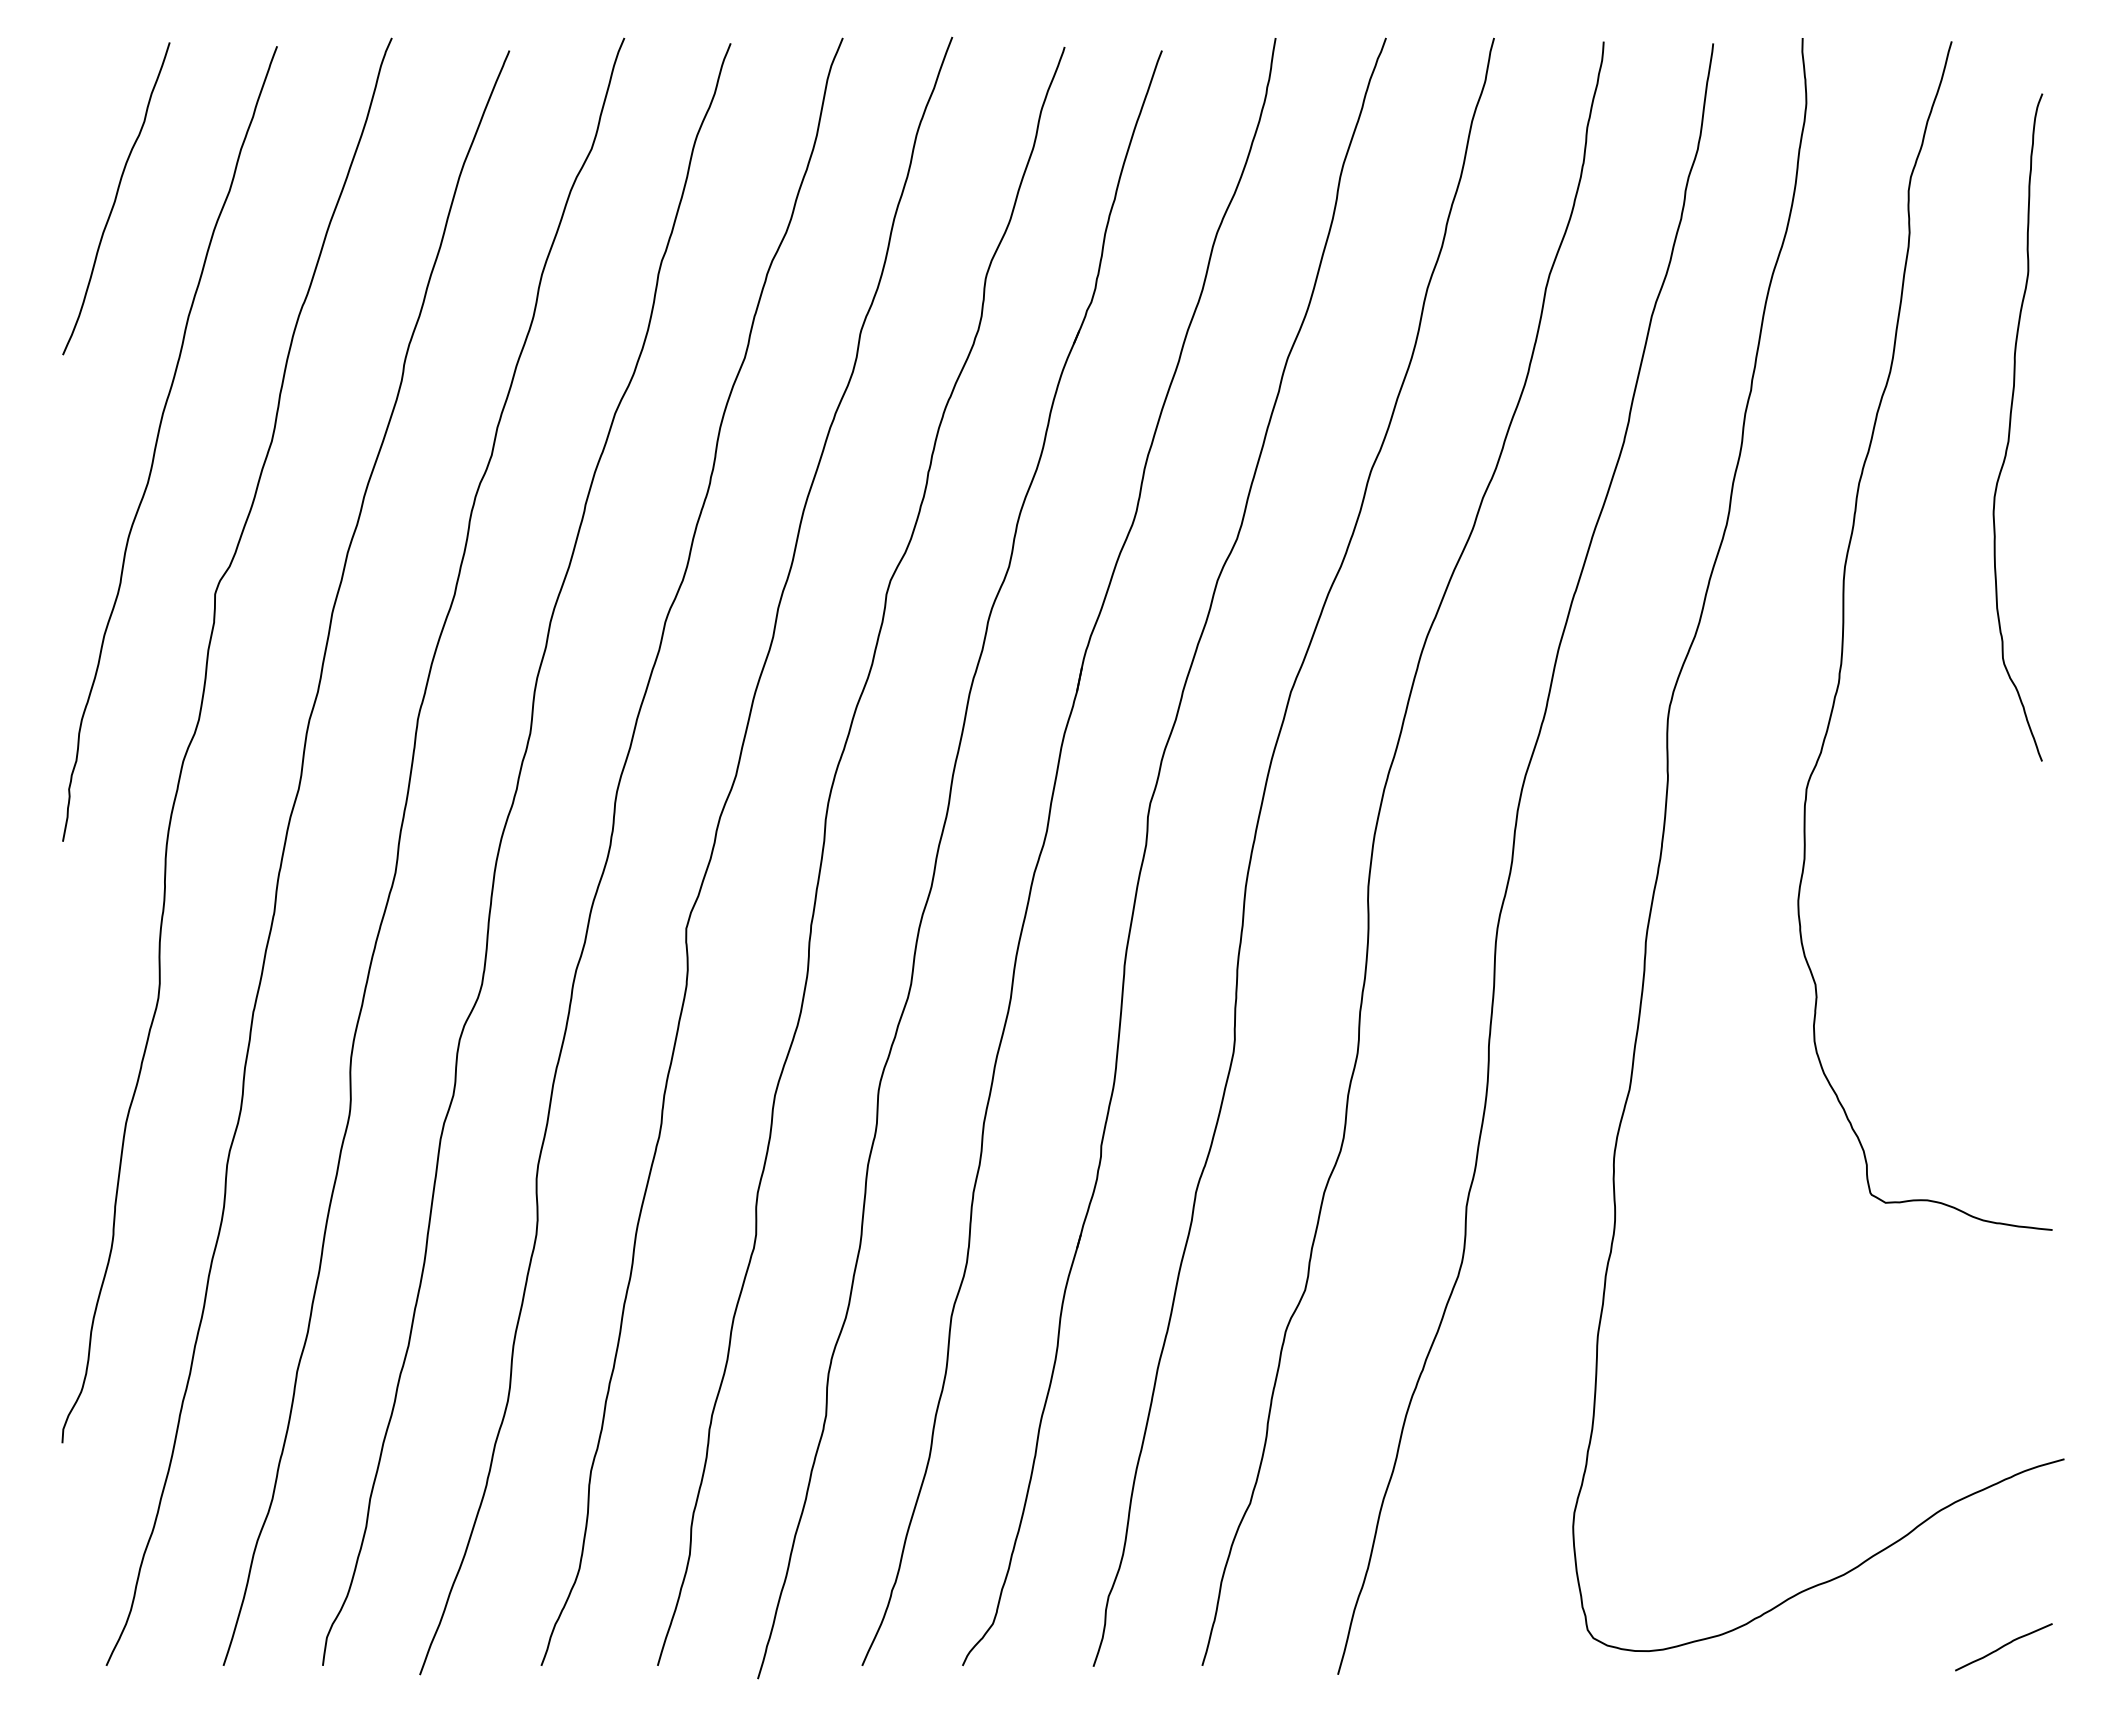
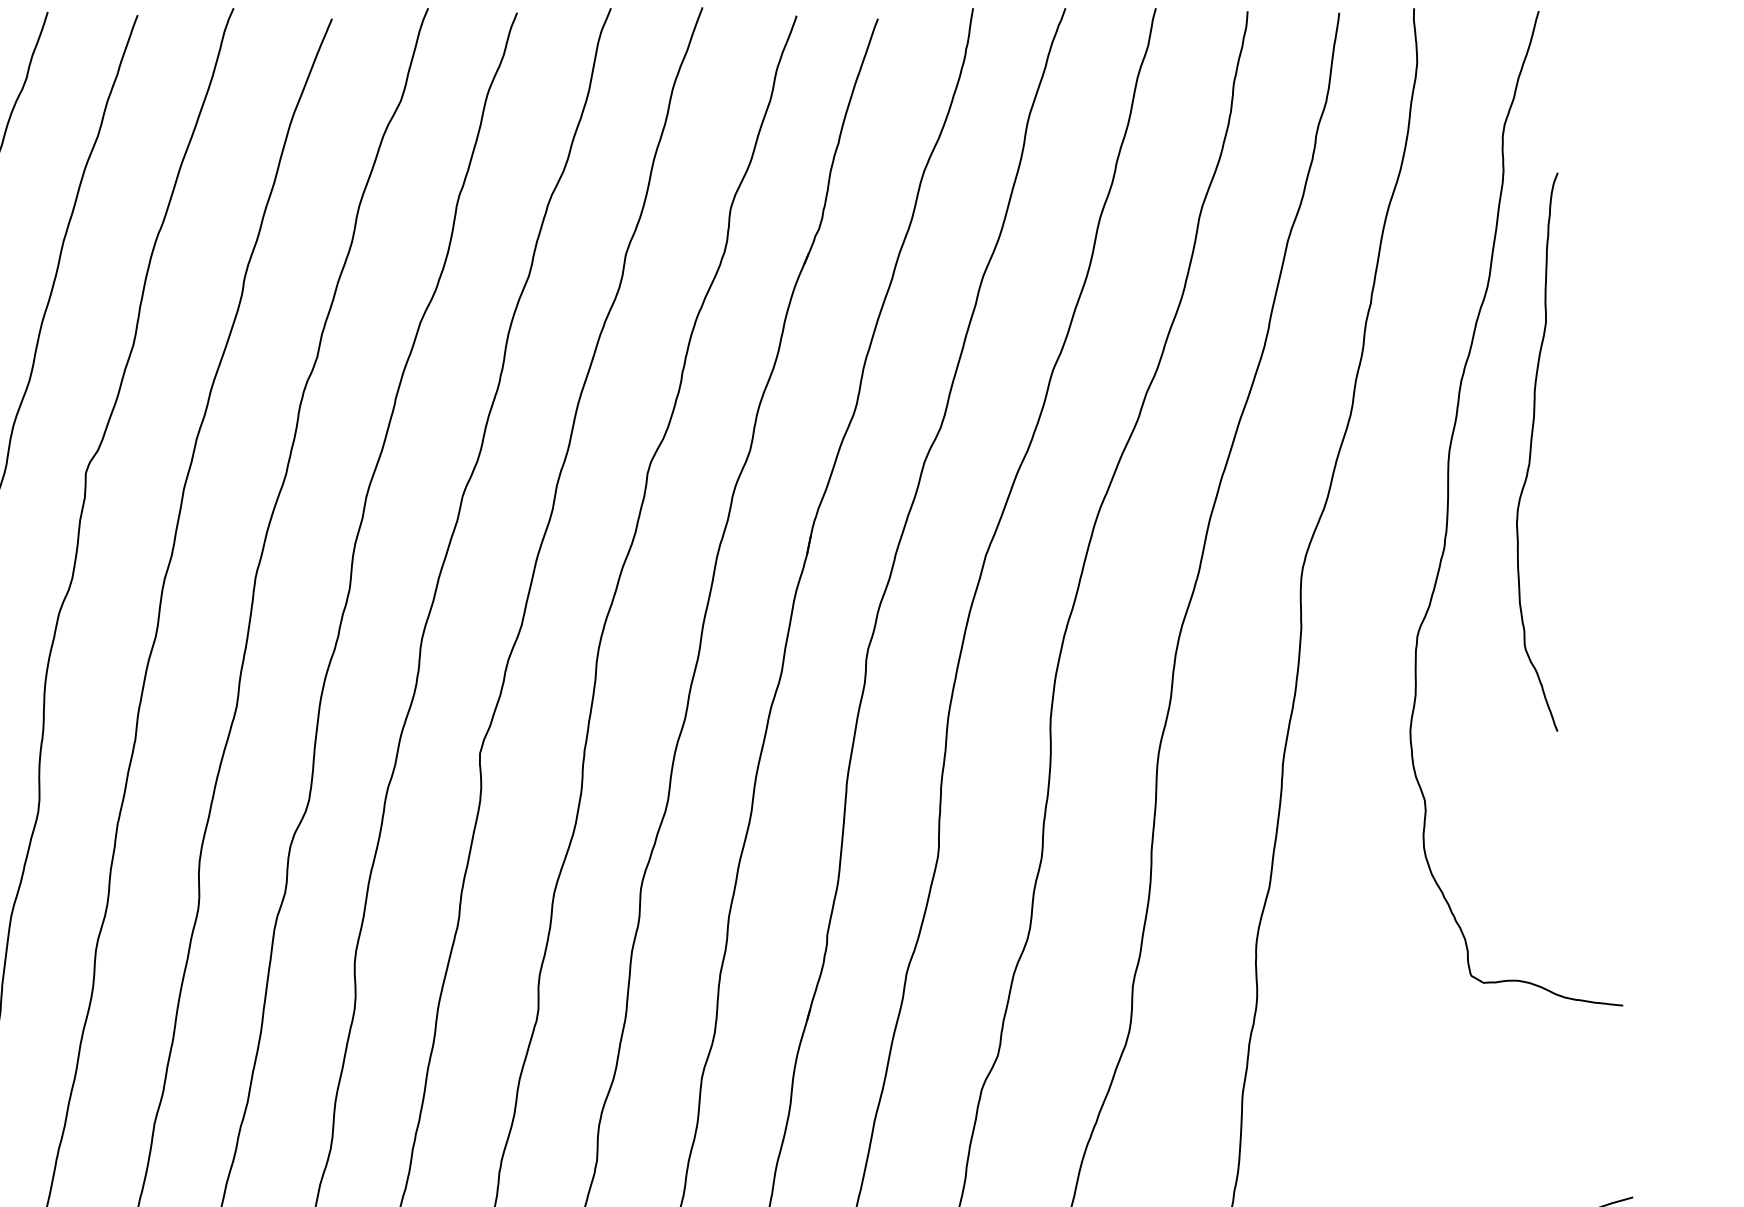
curve: (2010, 427) -> (1531, 452), moved

